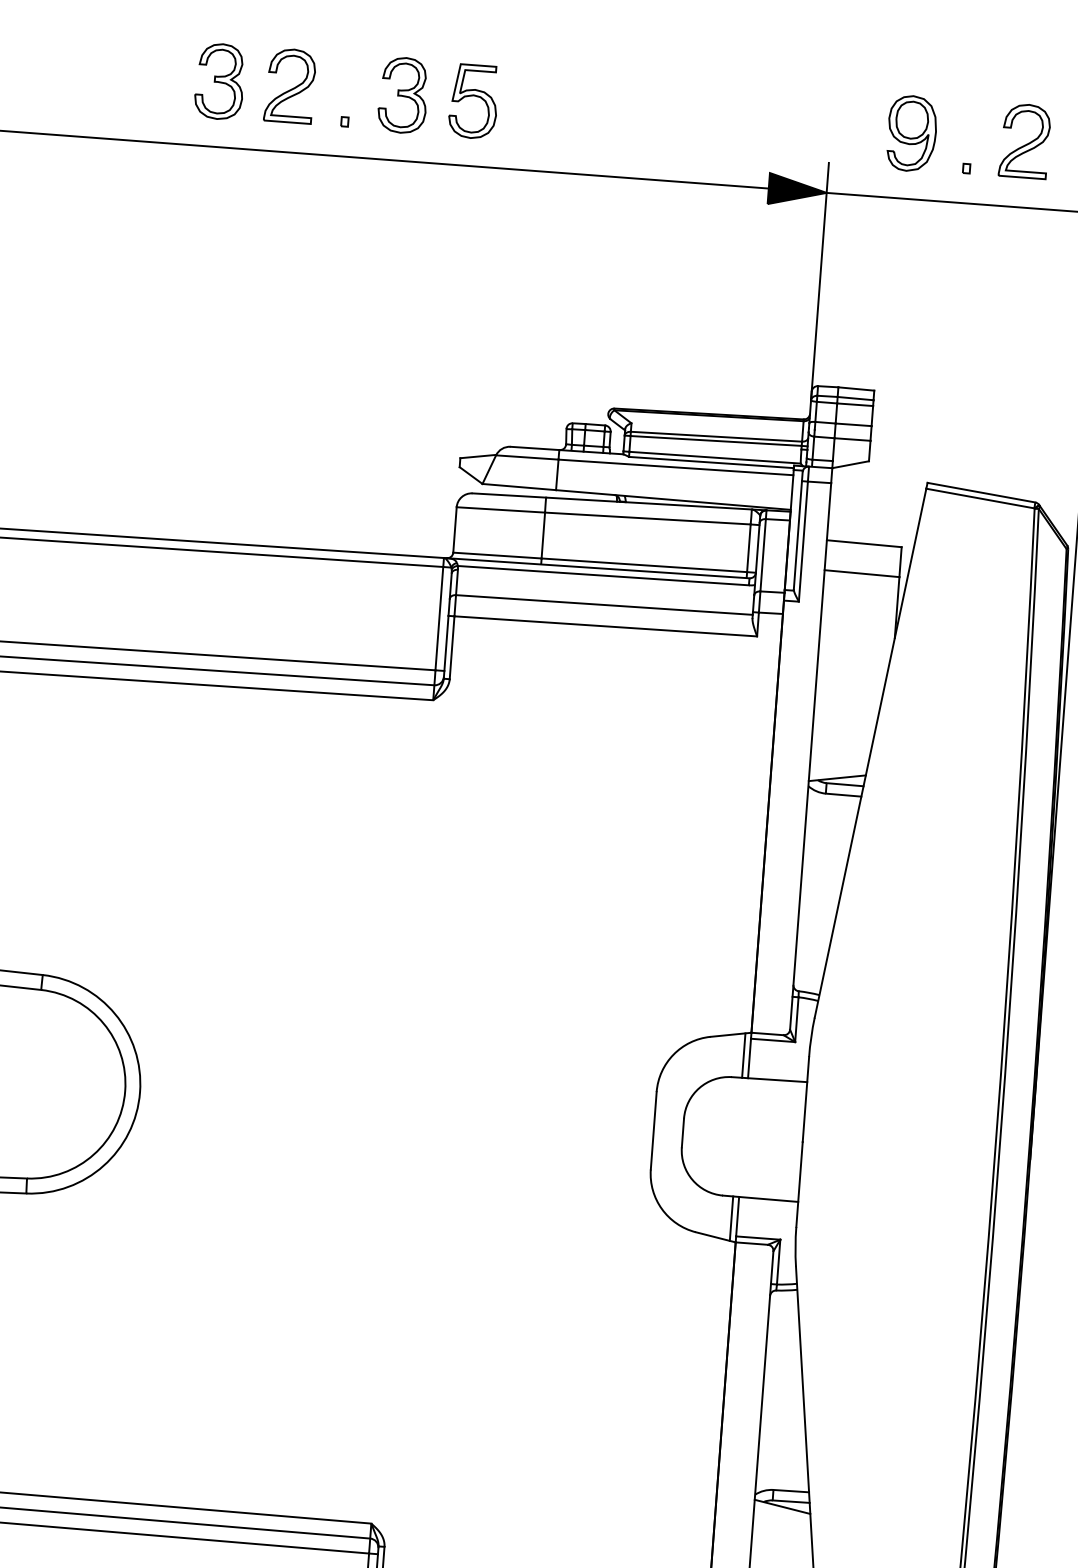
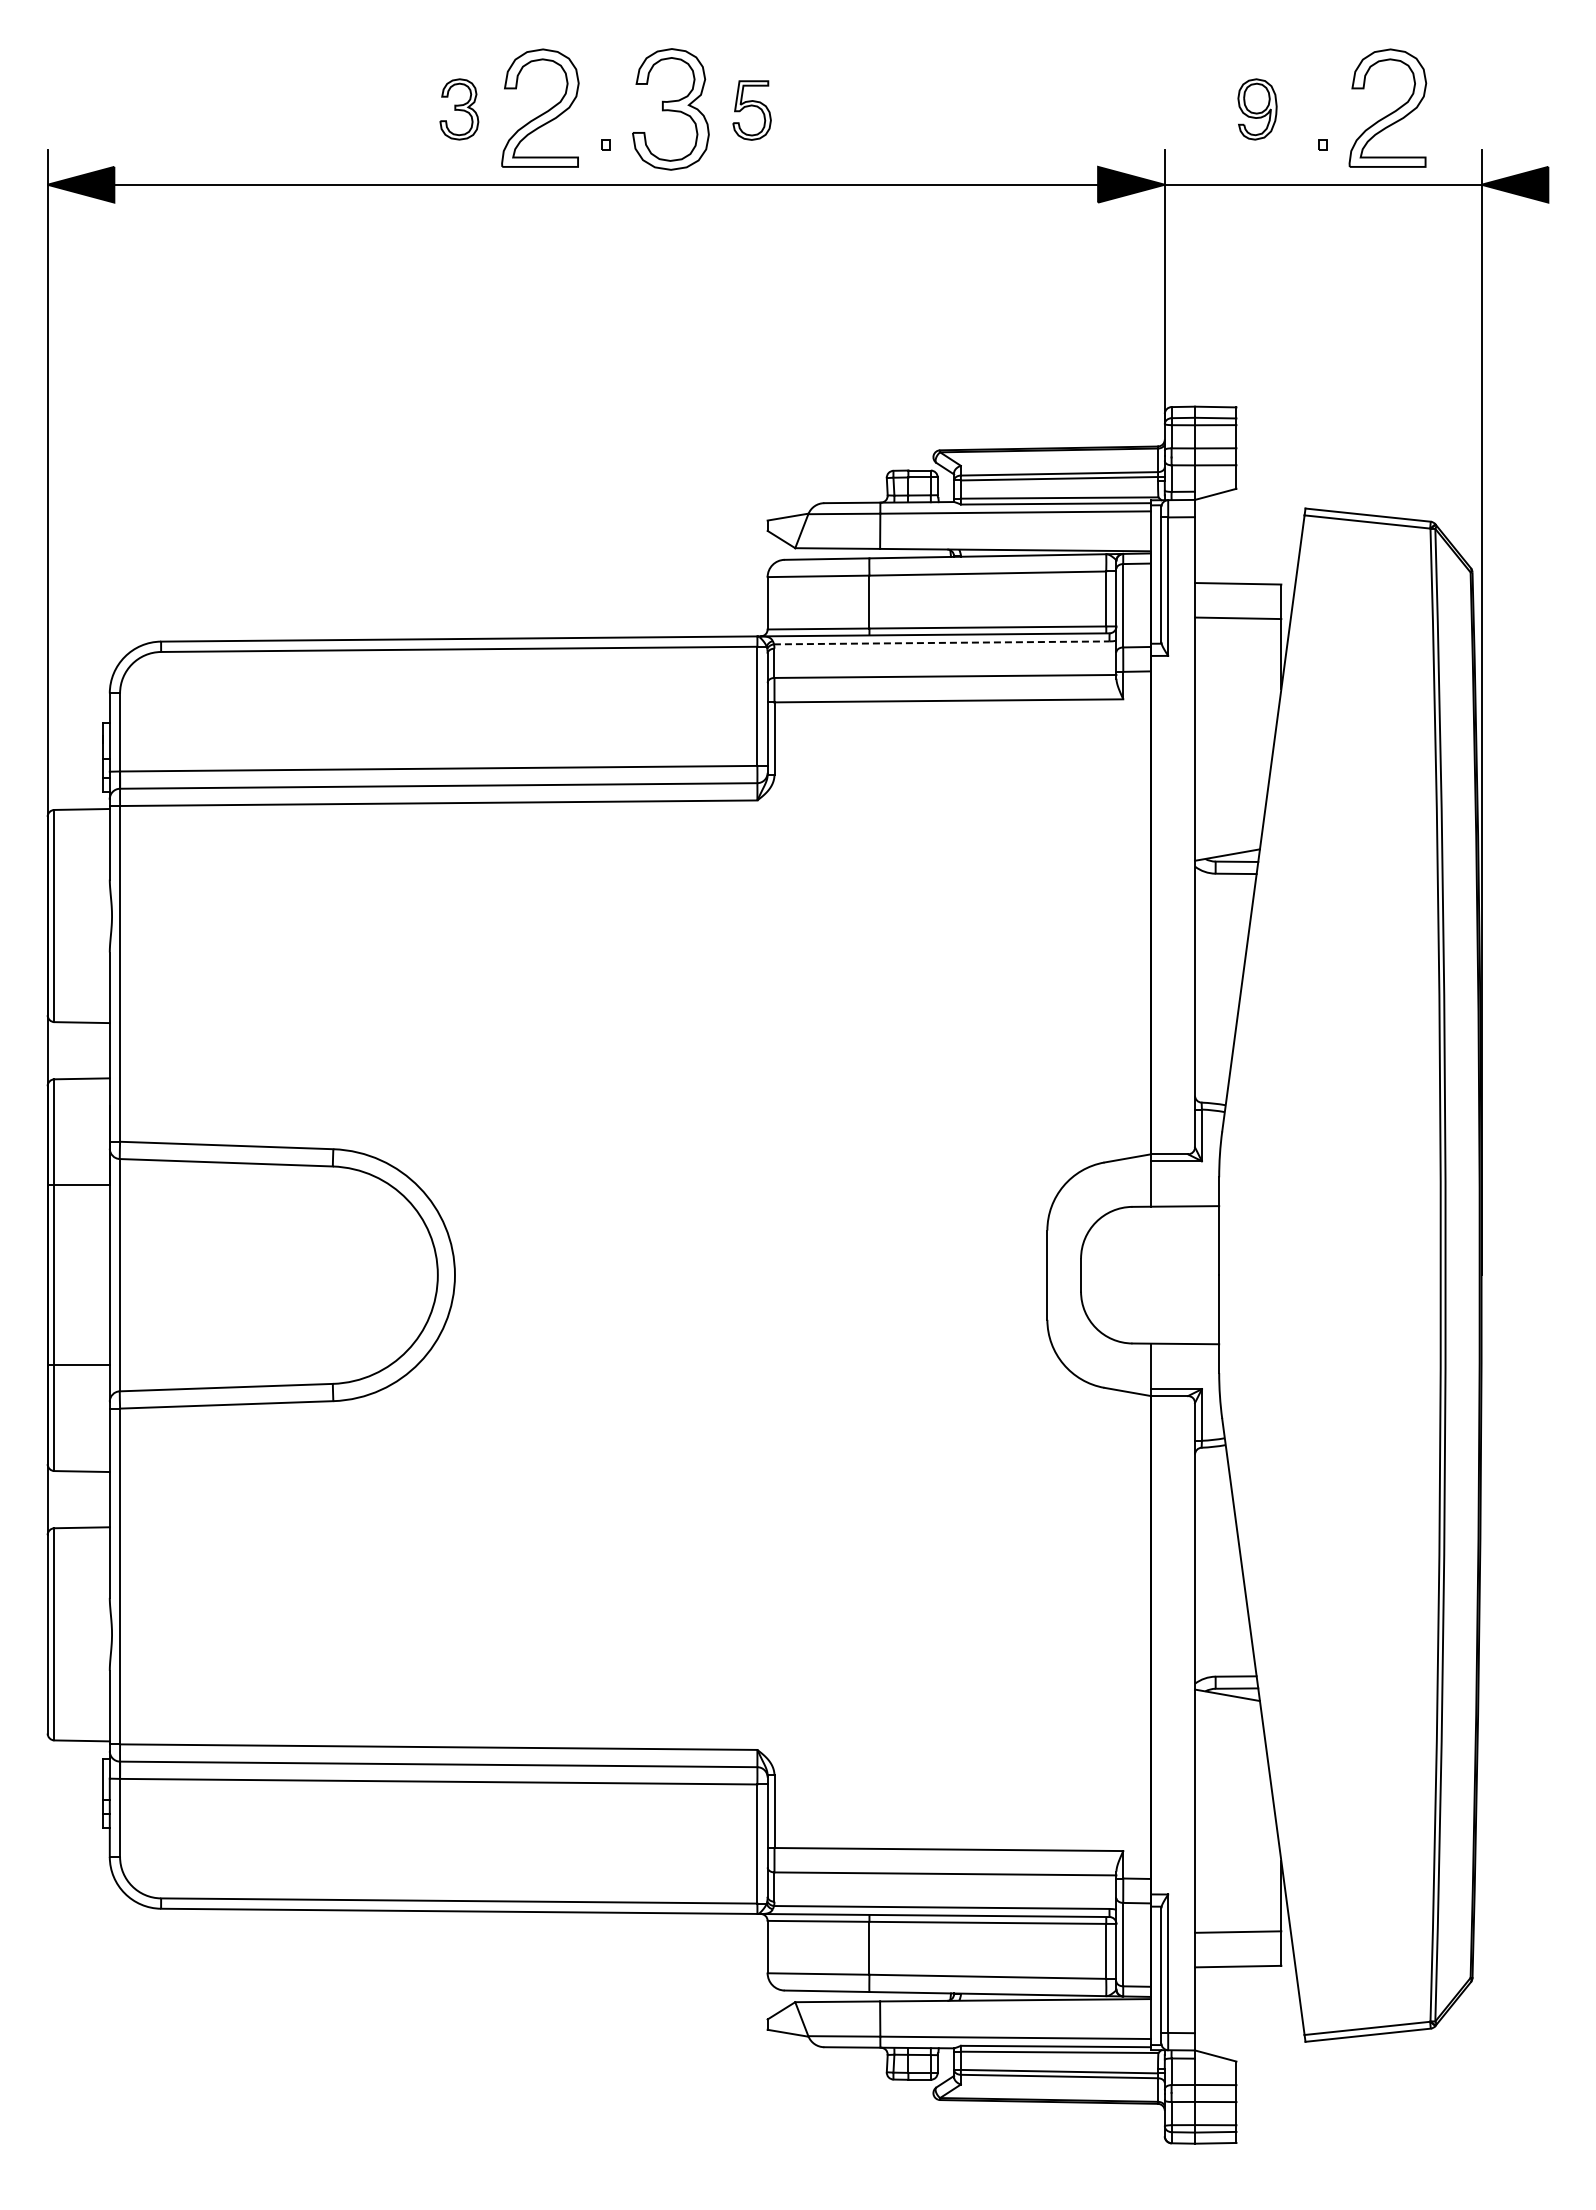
part: (219, 81) -> (459, 109), size x0.7
part: (290, 86) -> (540, 108), size x1.4
part: (402, 95) -> (670, 109), size x1.4
part: (473, 101) -> (751, 110), size x0.7
part: (911, 133) -> (1257, 109), size x0.7
part: (1024, 141) -> (1387, 108), size x1.4
line: (603, 575) -> (941, 642), solid -> dashed
line: (744, 1055) -> (1144, 1180), removed
line: (731, 1218) -> (1144, 1368), removed

